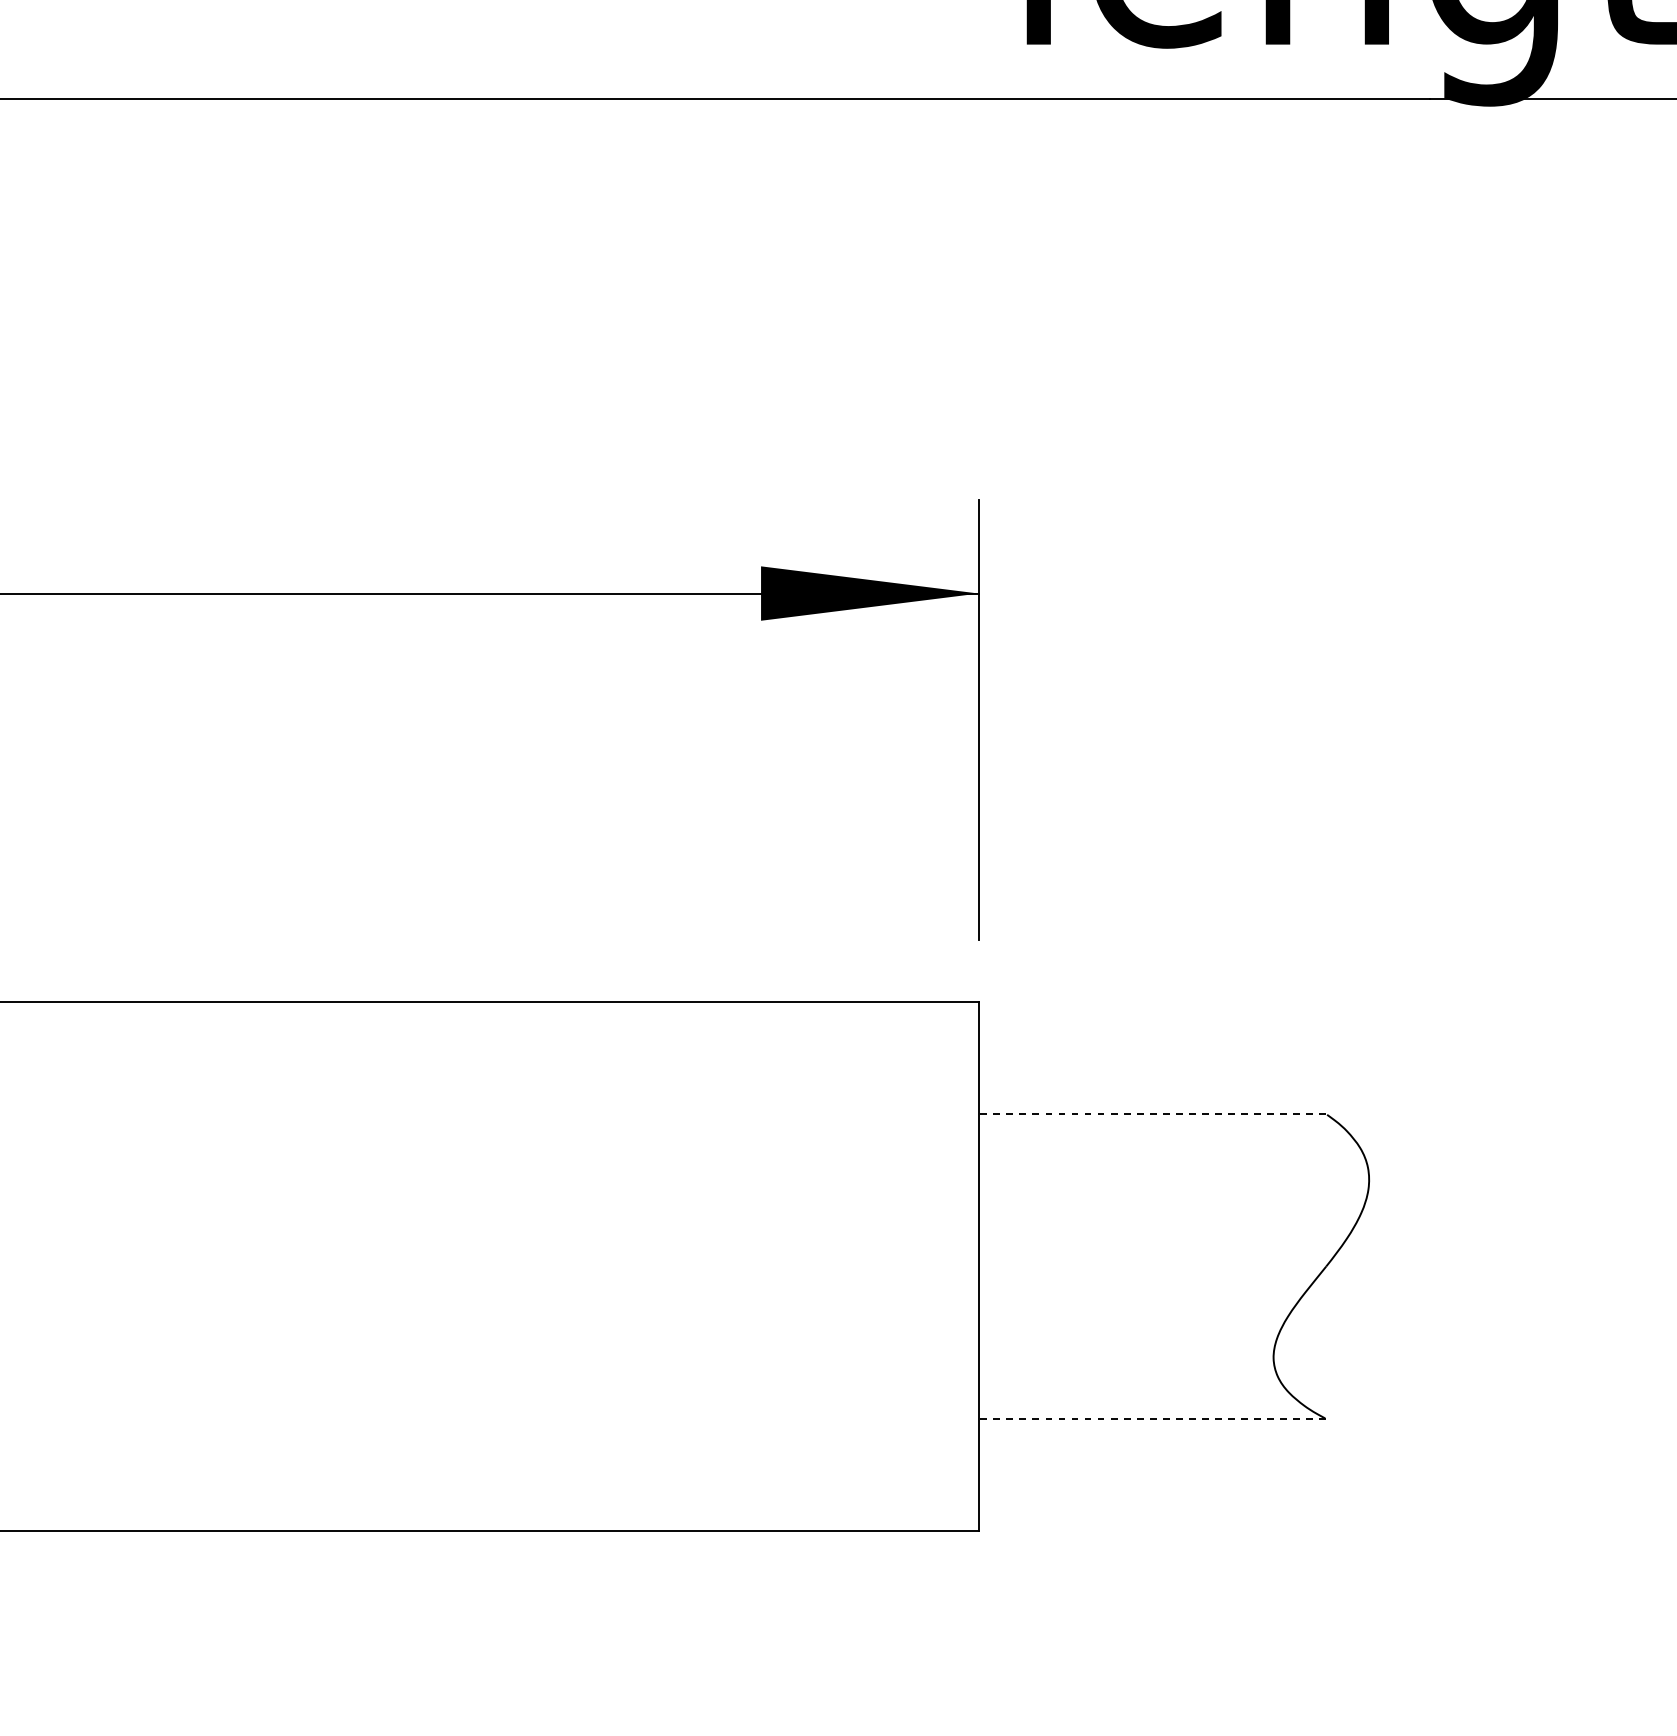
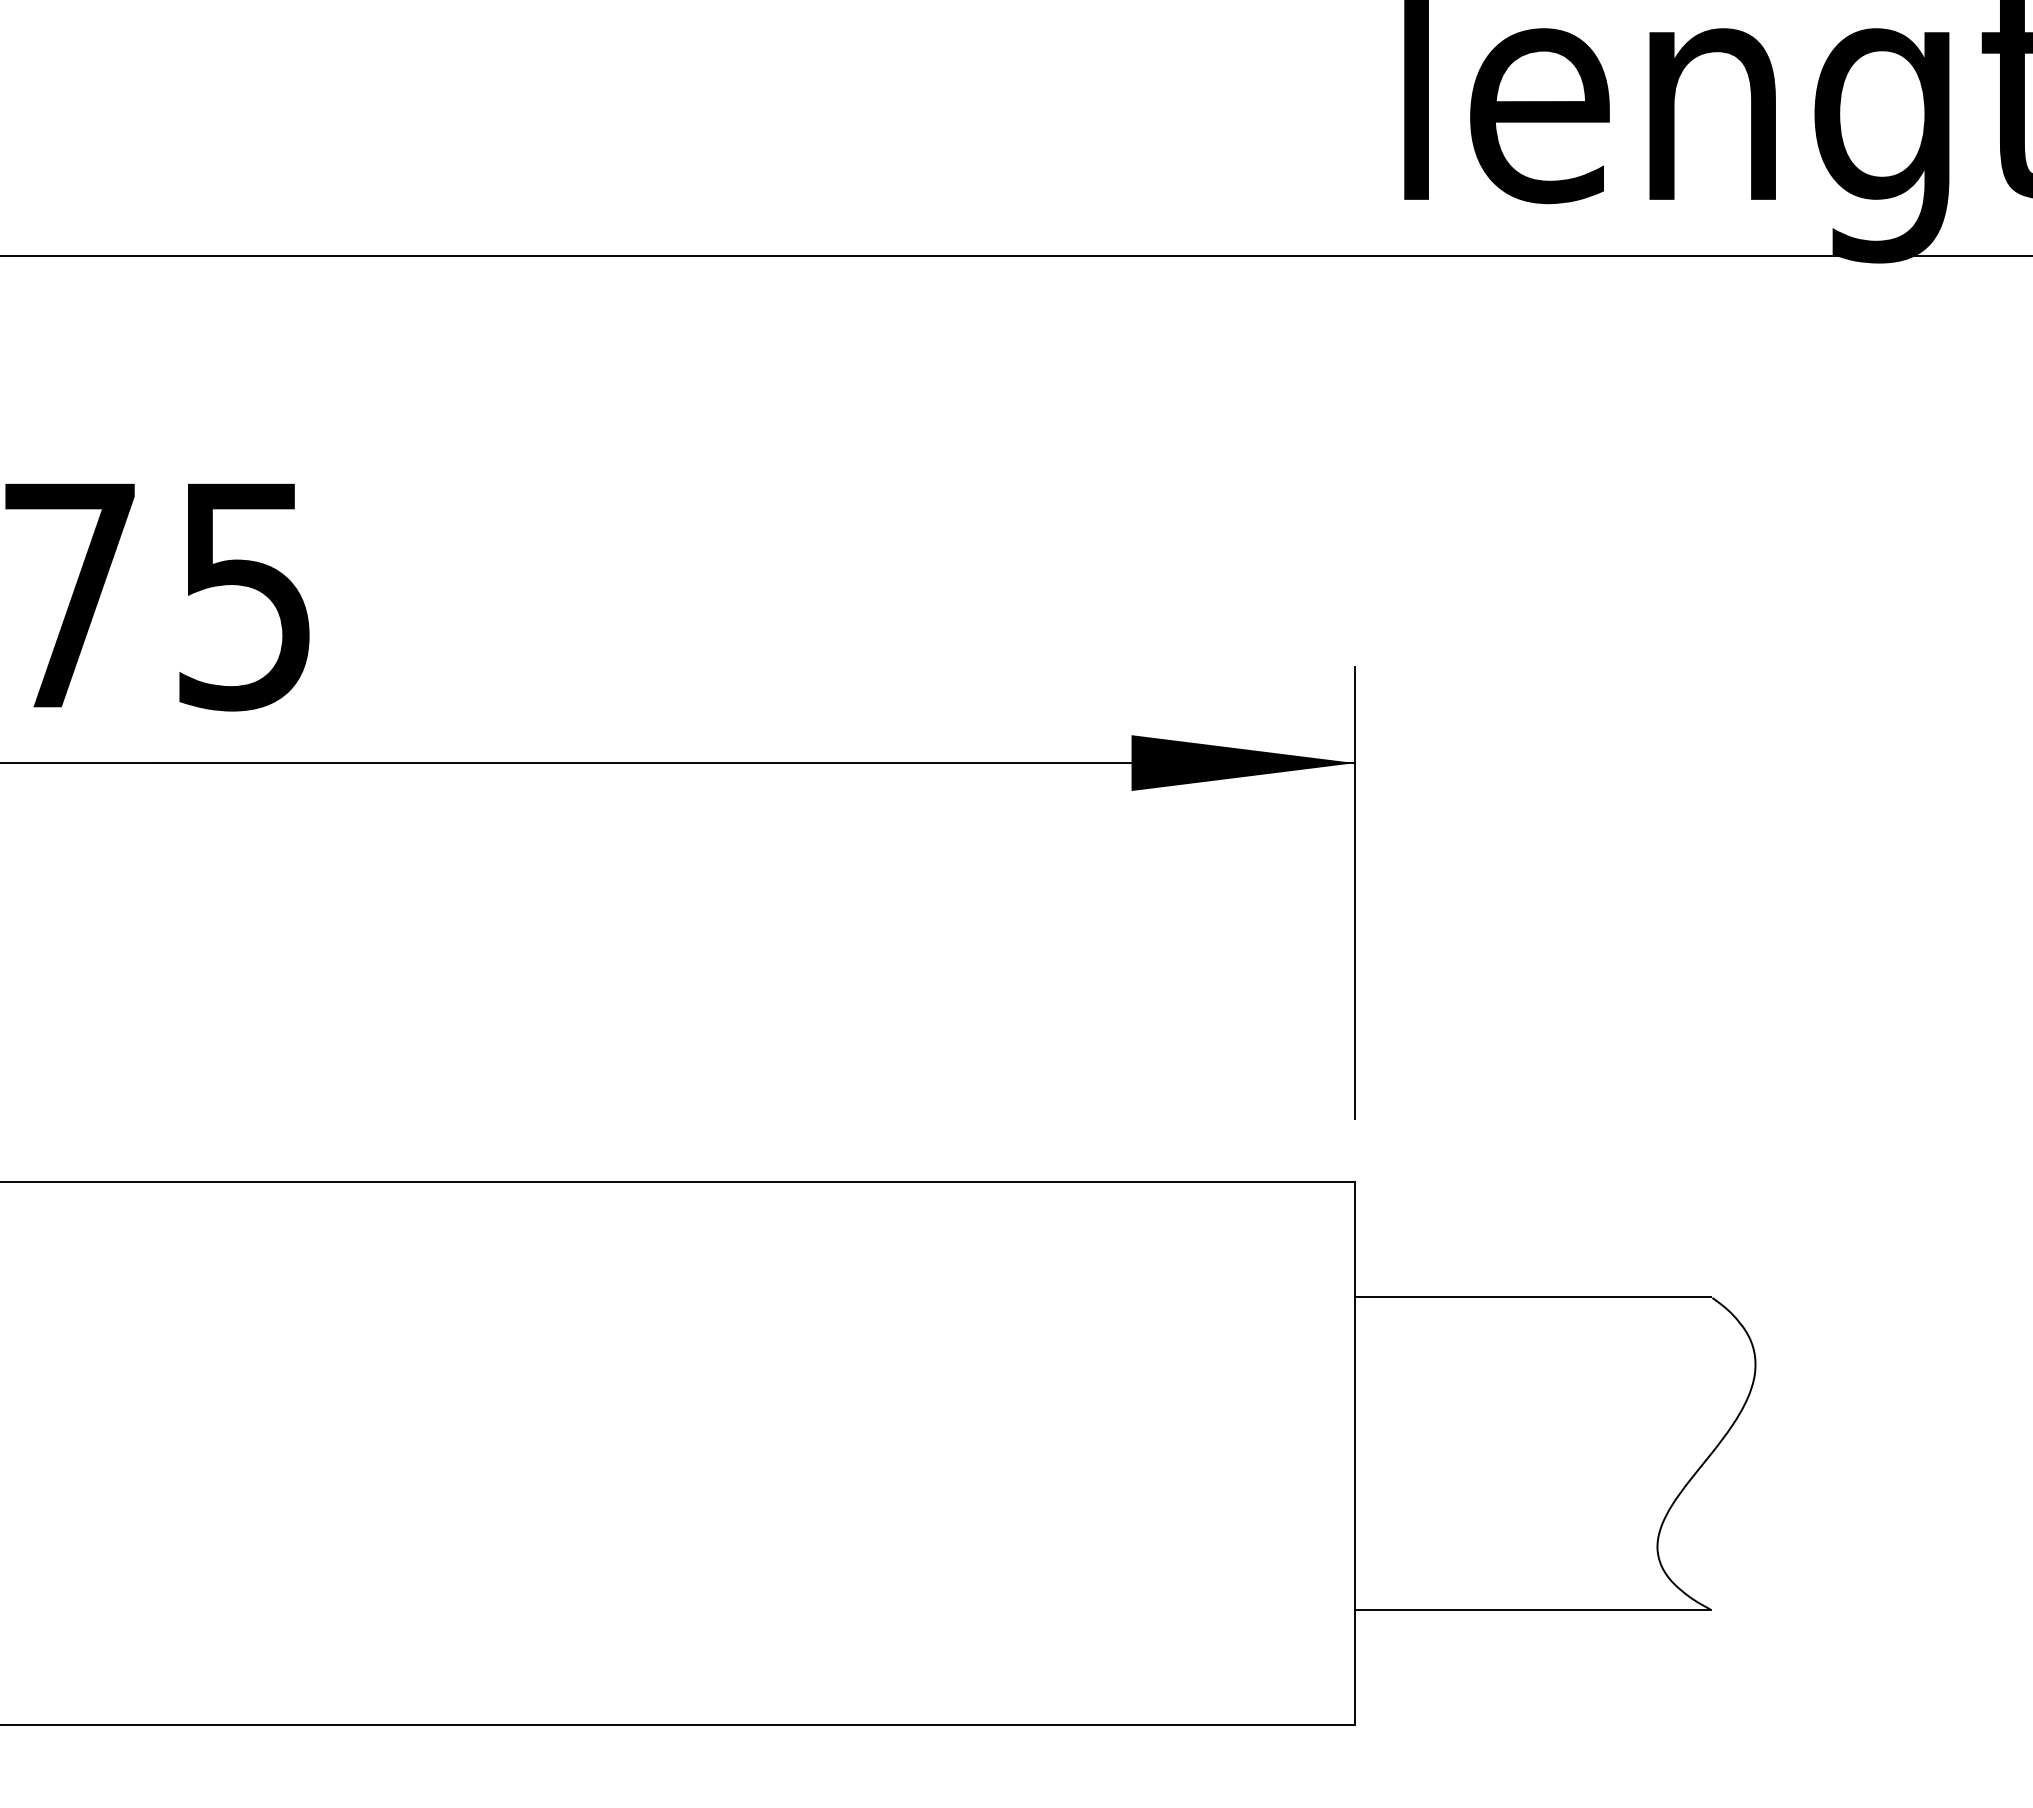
line: (1151, 1114) -> (1532, 1297), dashed -> solid
line: (1151, 1419) -> (1532, 1610), dashed -> solid

